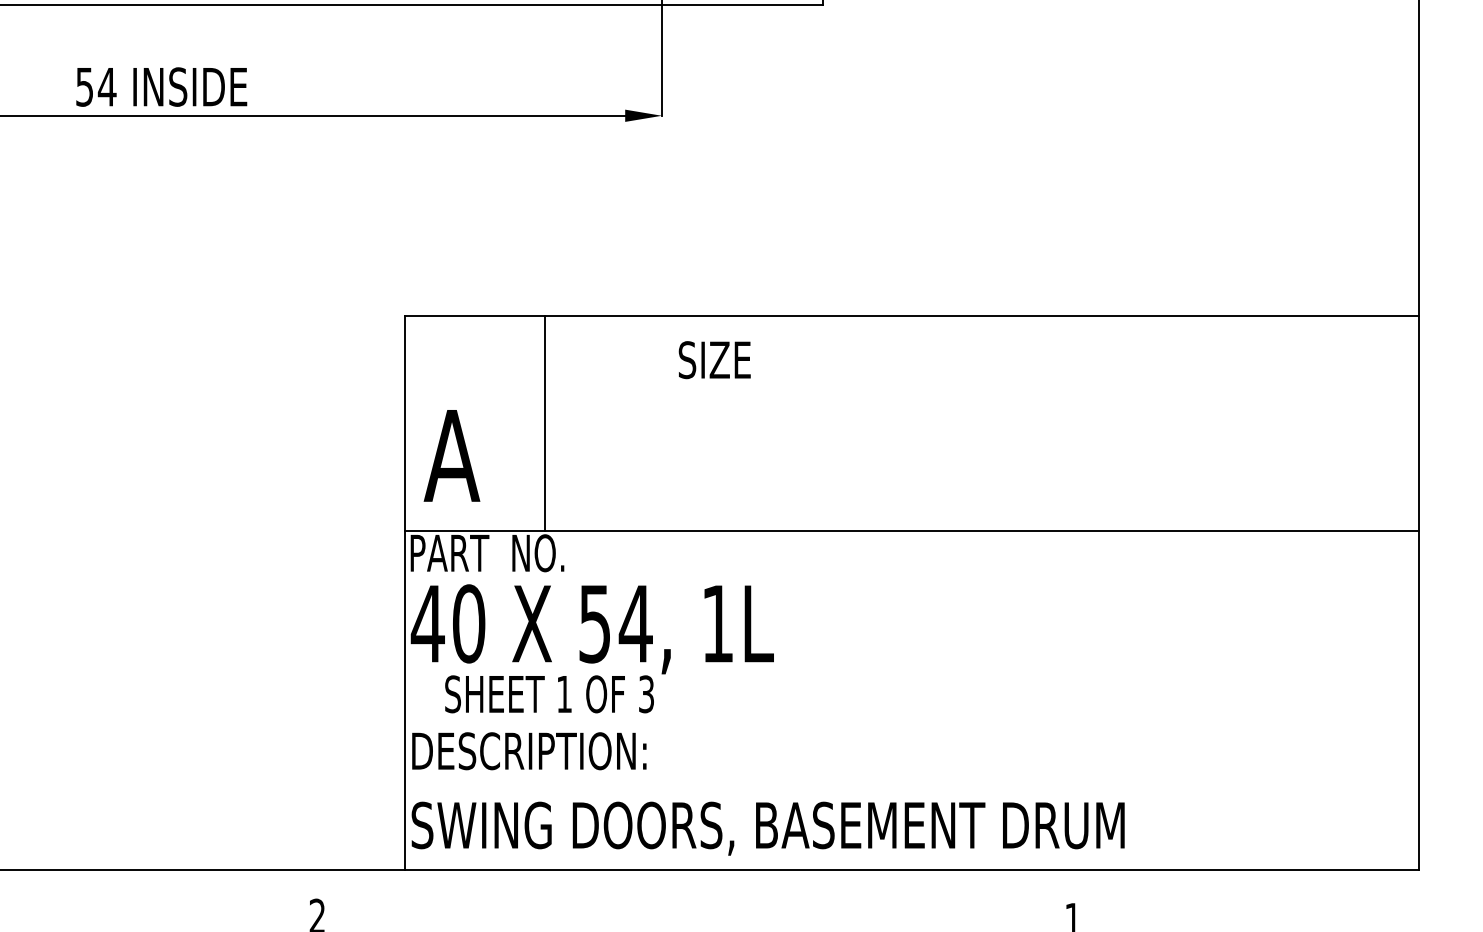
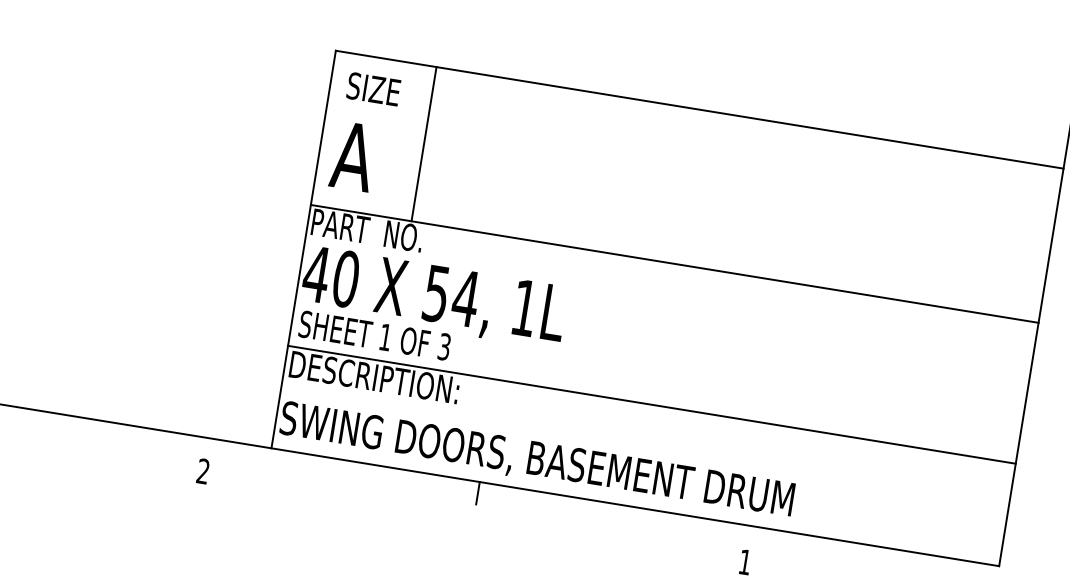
text: (714, 360) -> (373, 89), moved
text: (549, 694) -> (374, 335), moved
line: (911, 727) -> (651, 404), added
line: (695, 885) -> (478, 493), added

